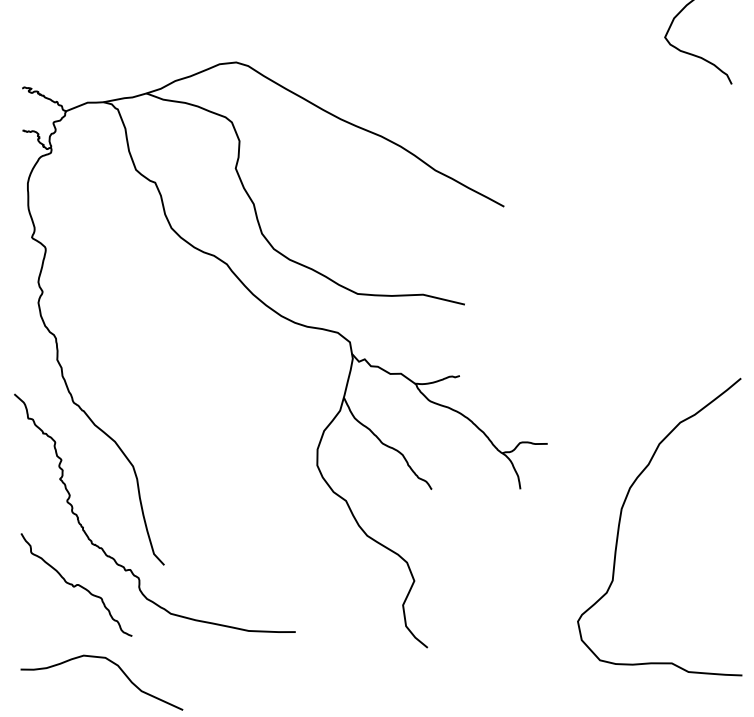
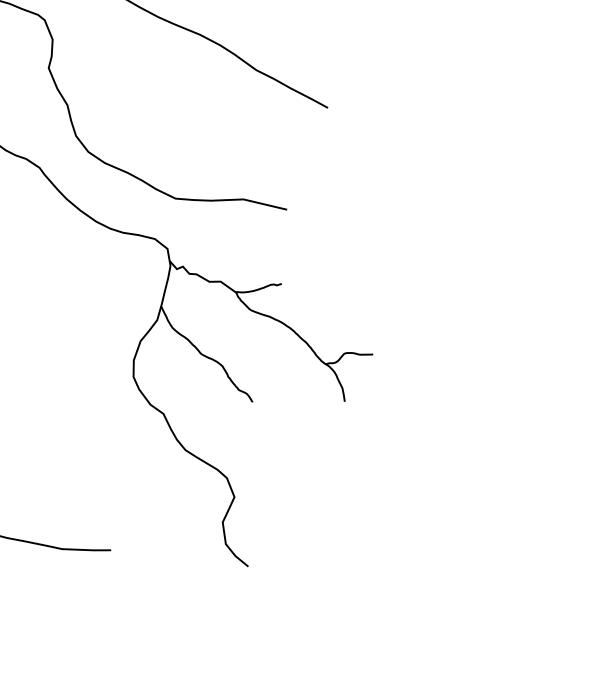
curve: (621, 517) -> (449, 431), removed

